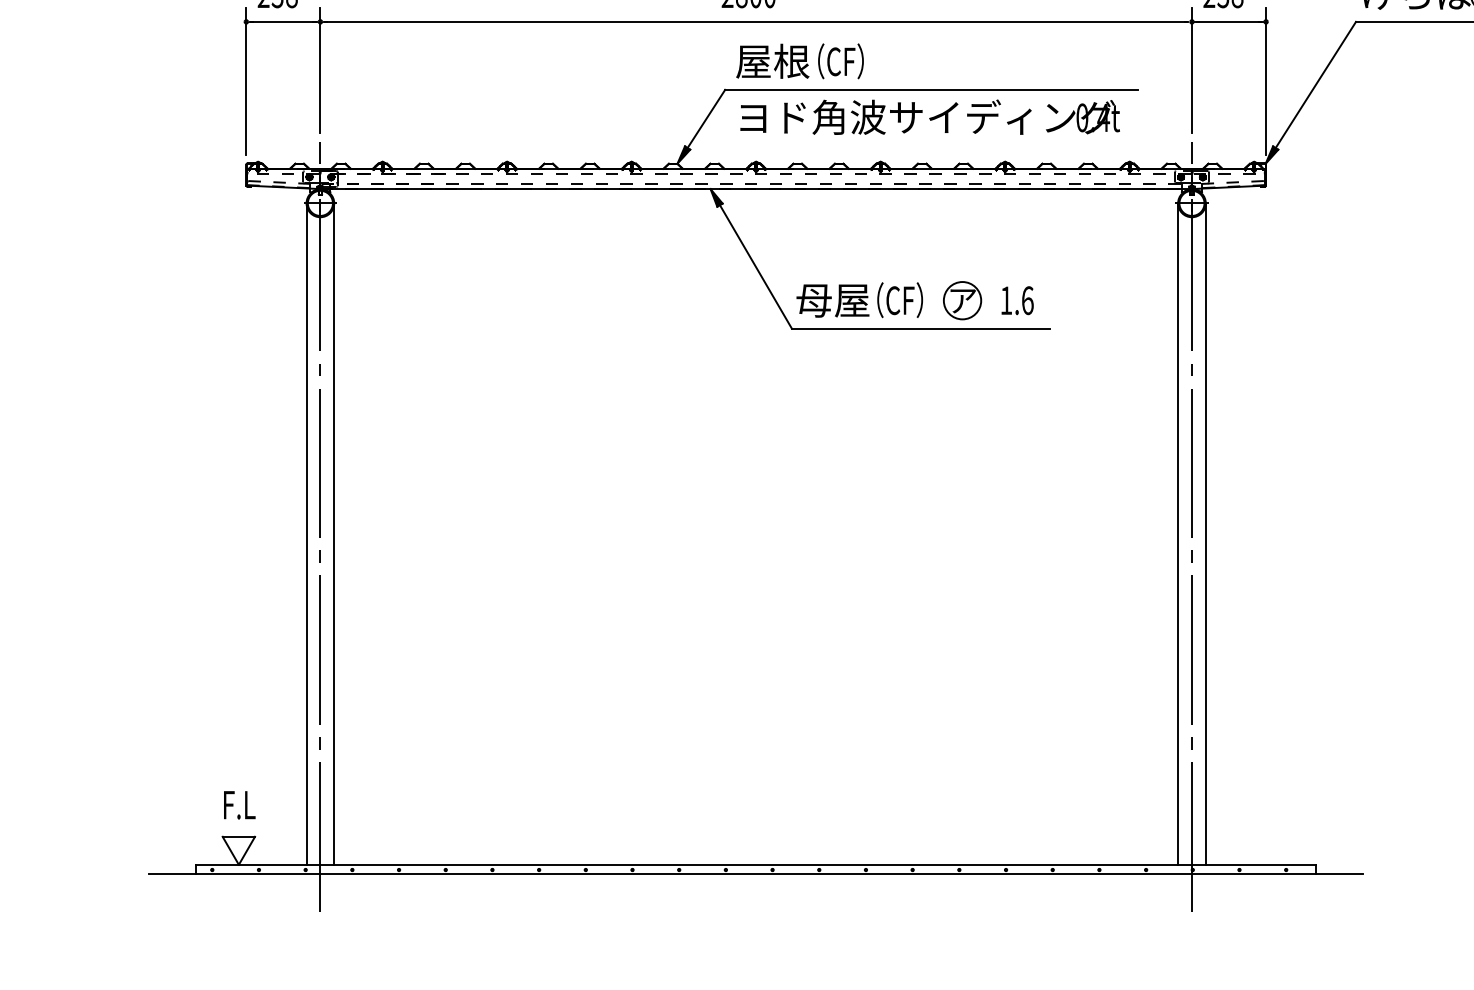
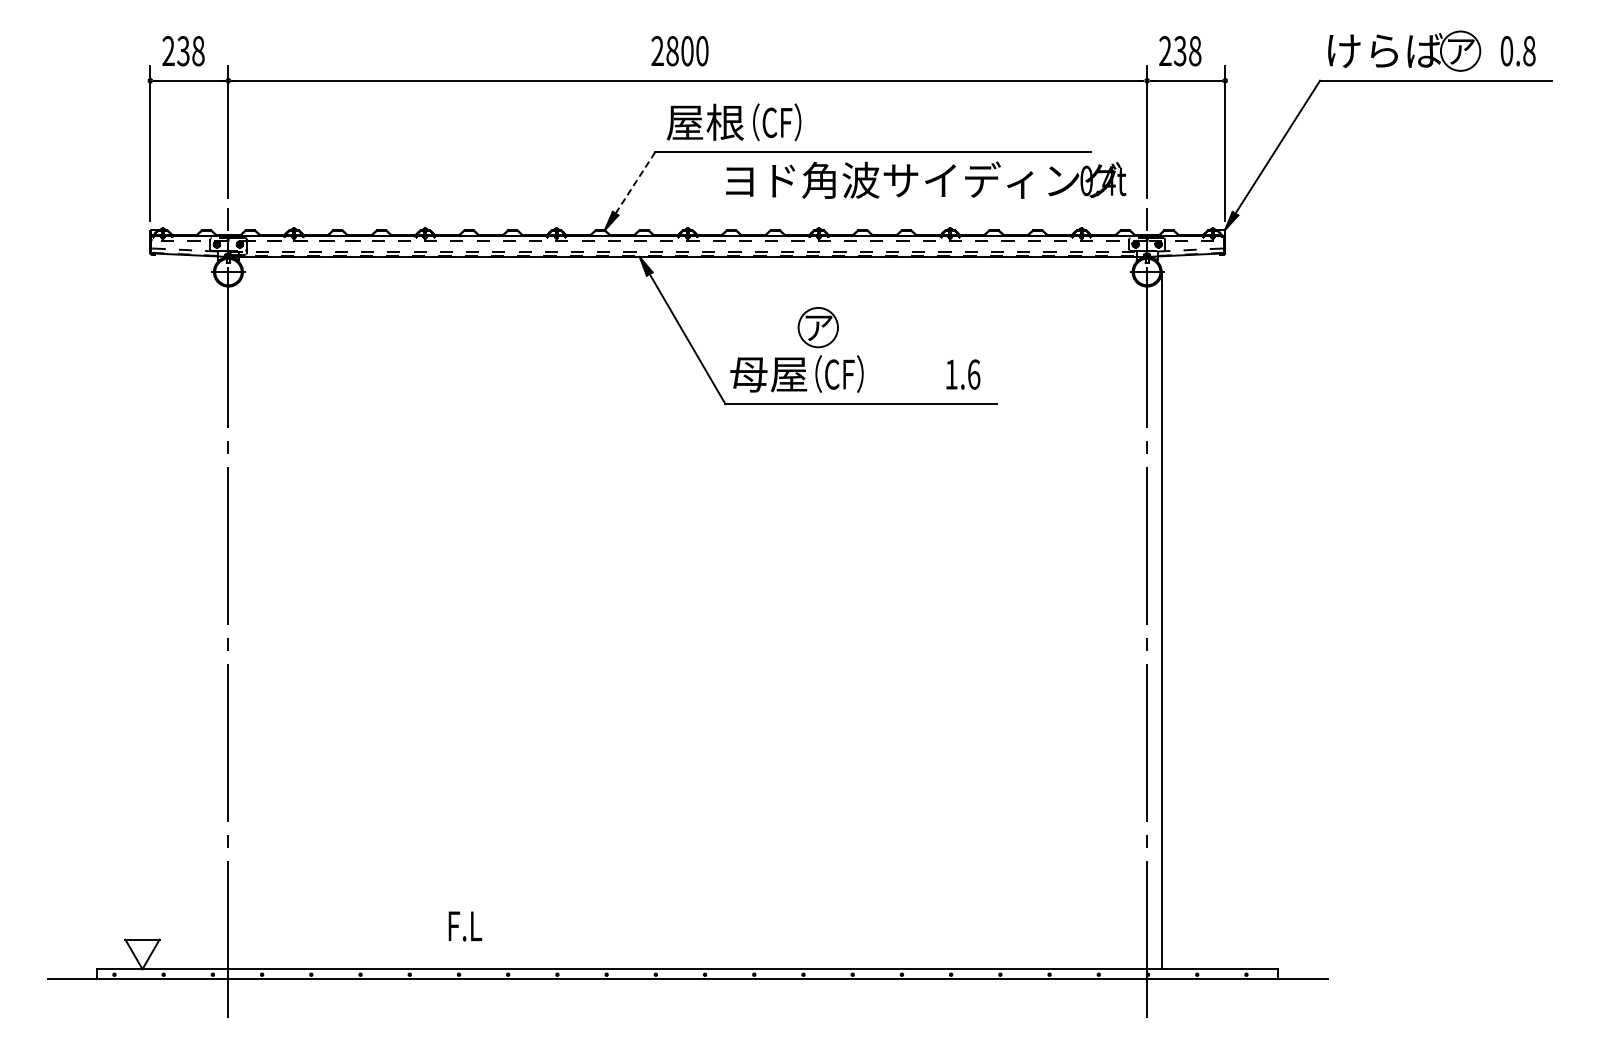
text: (930, 116) -> (926, 179), moved
line: (706, 118) -> (635, 182), solid -> dashed
part: (961, 300) -> (817, 327), moved
line: (306, 533) -> (213, 620), removed
line: (334, 533) -> (243, 620), removed
line: (1178, 533) -> (1132, 620), removed
text: (239, 805) -> (465, 926), moved

